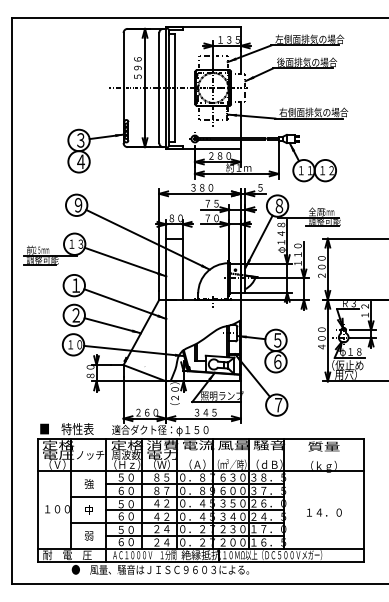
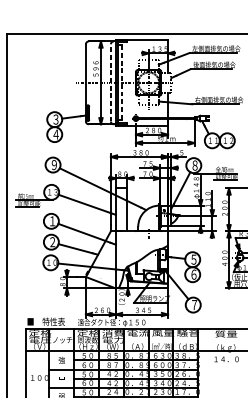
line: (159, 87) -> (111, 82), solid -> dashed
line: (174, 88) -> (121, 83), solid -> dashed
text: (324, 512) -> (226, 359), moved

